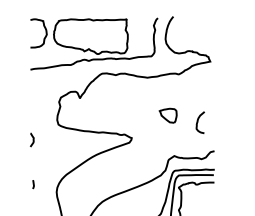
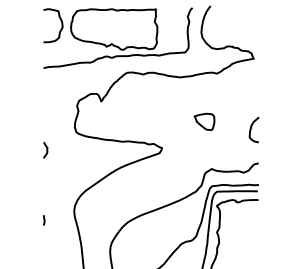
curve: (198, 122) -> (251, 129), moved
curve: (32, 184) -> (43, 220), moved

